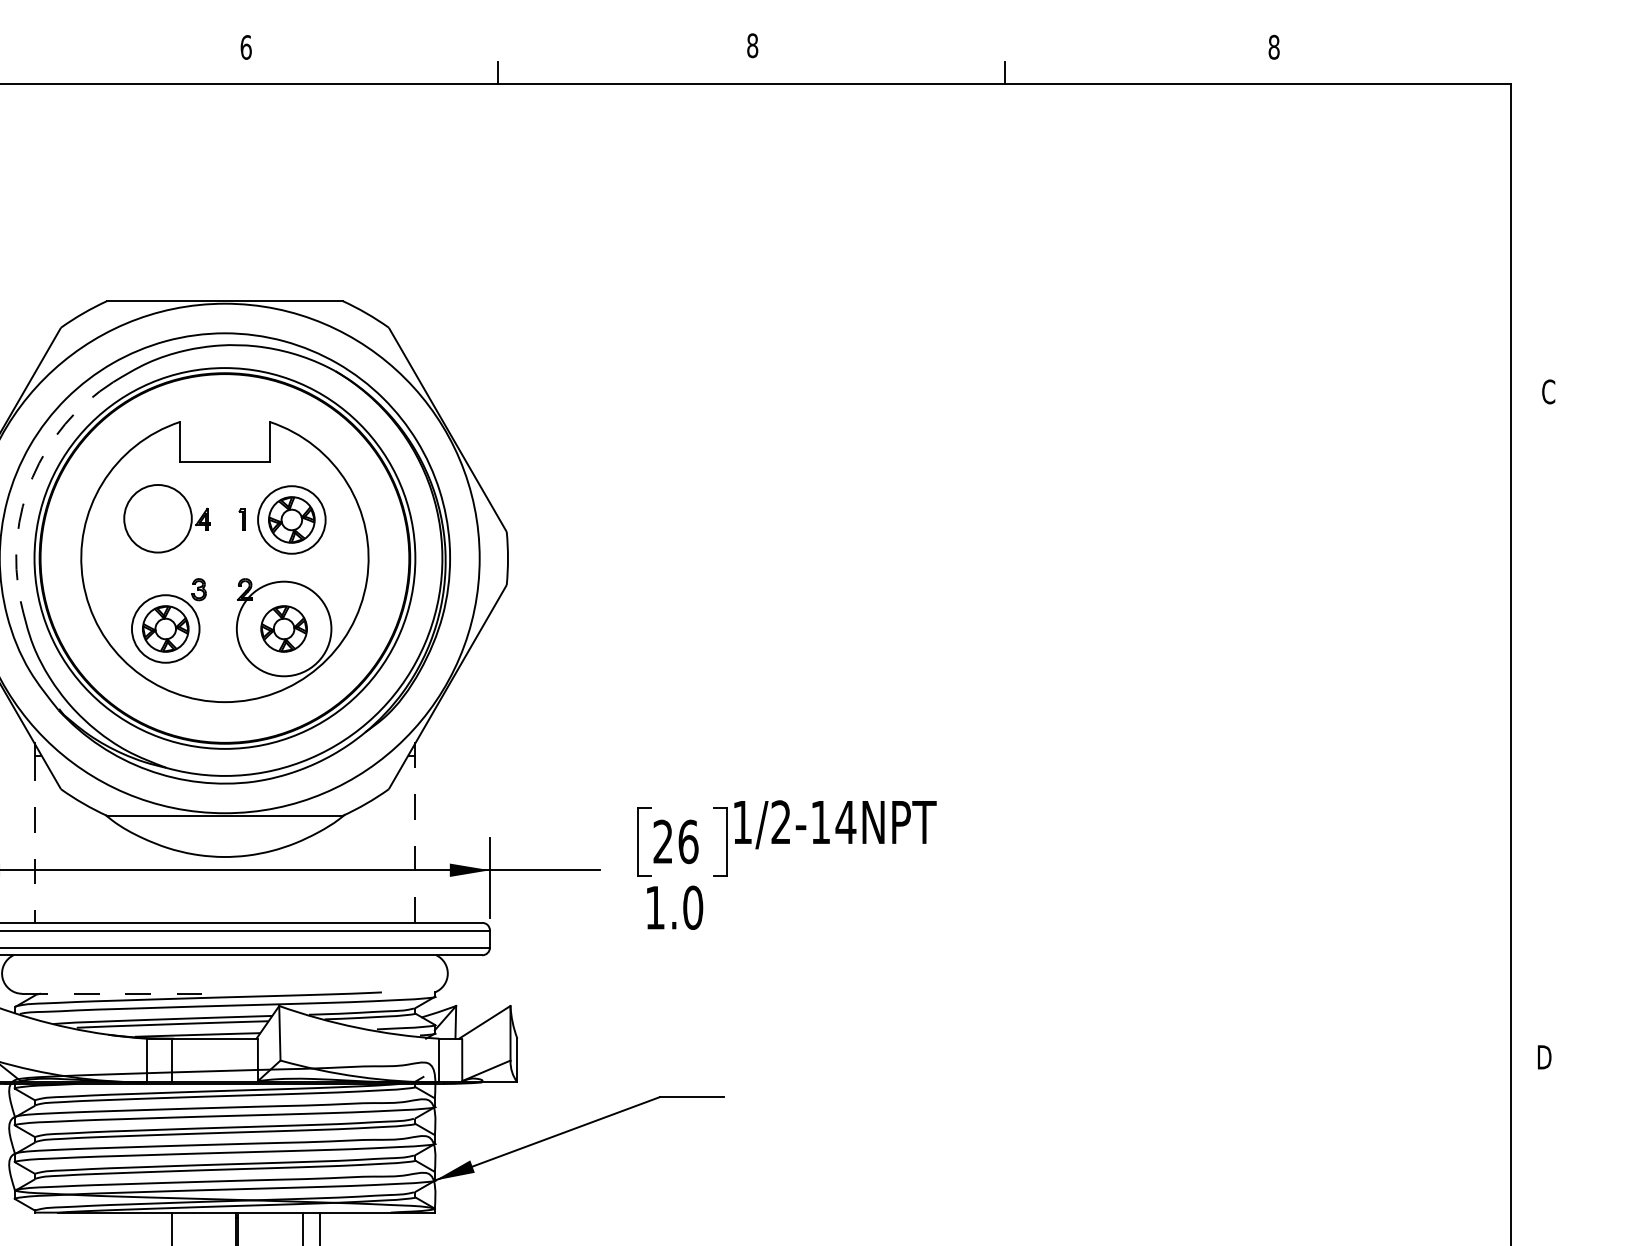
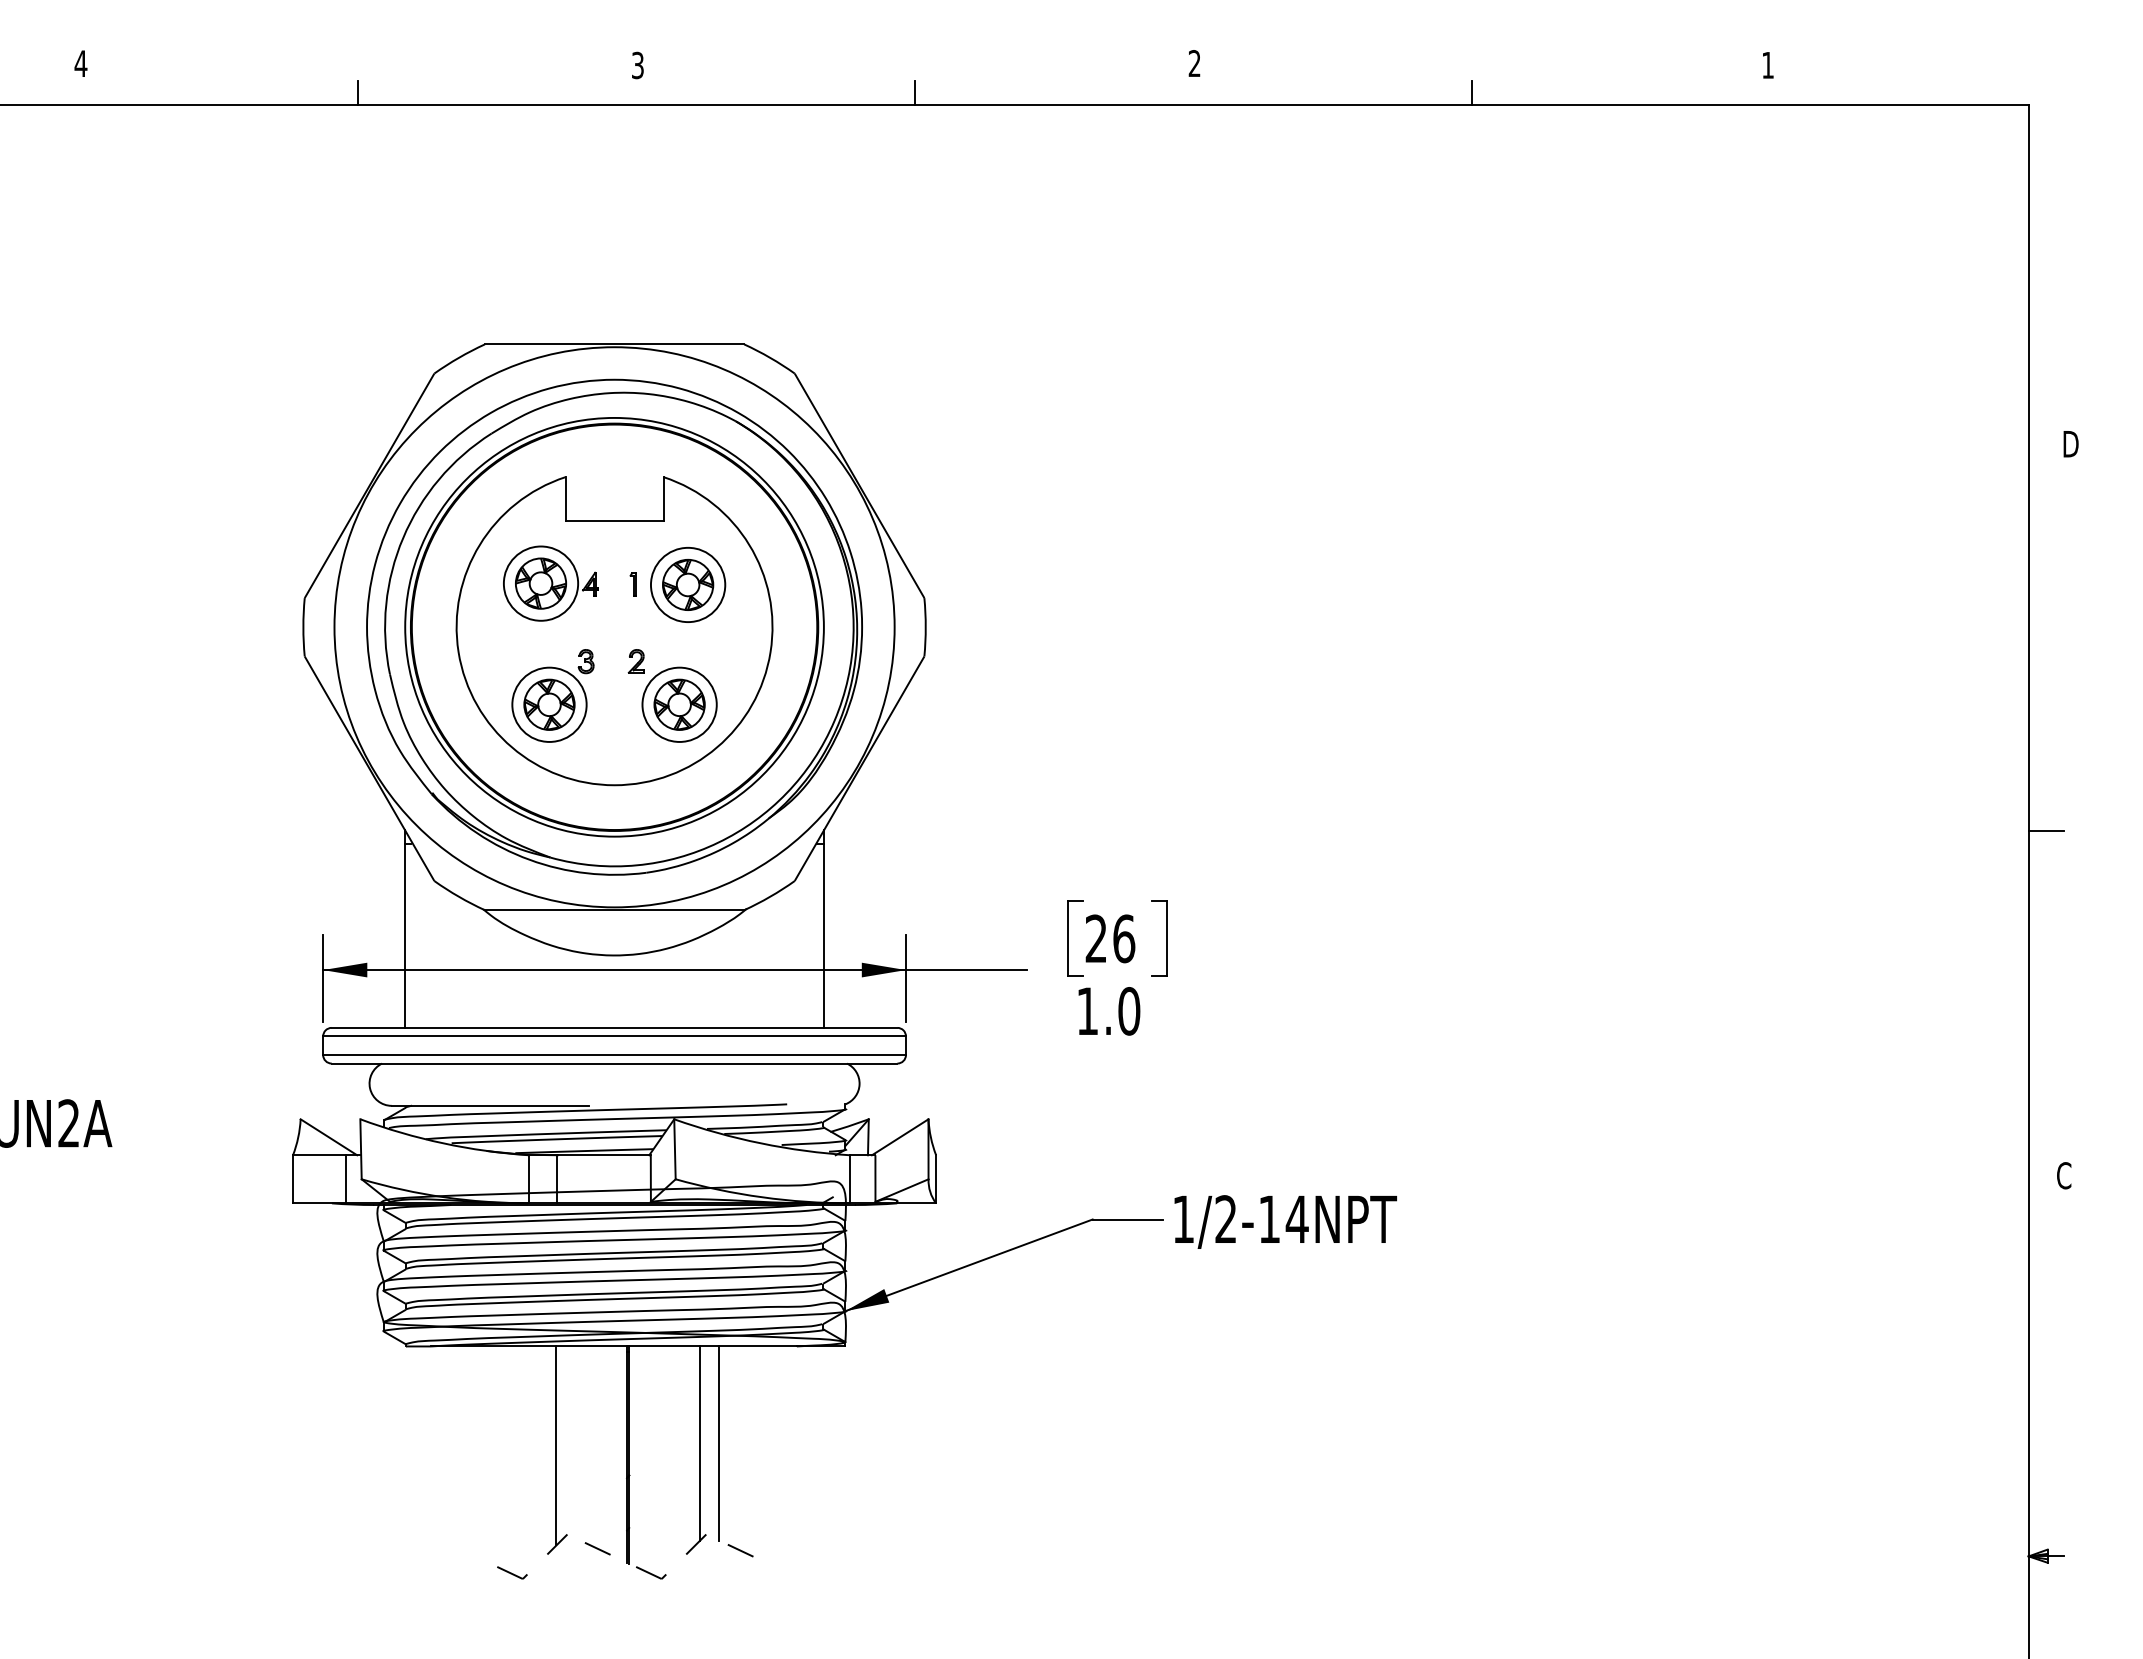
text: (752, 45) -> (1194, 63), 8 -> 2
text: (1274, 46) -> (1768, 64), 8 -> 1
text: (245, 47) -> (637, 65), 6 -> 3
text: (1549, 391) -> (2070, 443), C -> D
arc: (32, 477) -> (403, 538), dashed -> solid
part: (157, 518) -> (540, 583), added
circle: (284, 628) -> (679, 704), size x0.71
line: (1527, 744) -> (2046, 831), added
text: (835, 824) -> (1285, 1221), moved
line: (34, 838) -> (405, 935), dashed -> solid
line: (414, 838) -> (823, 935), dashed -> solid
line: (112, 993) -> (490, 1105), dashed -> solid
text: (1543, 1057) -> (2064, 1175), D -> C

